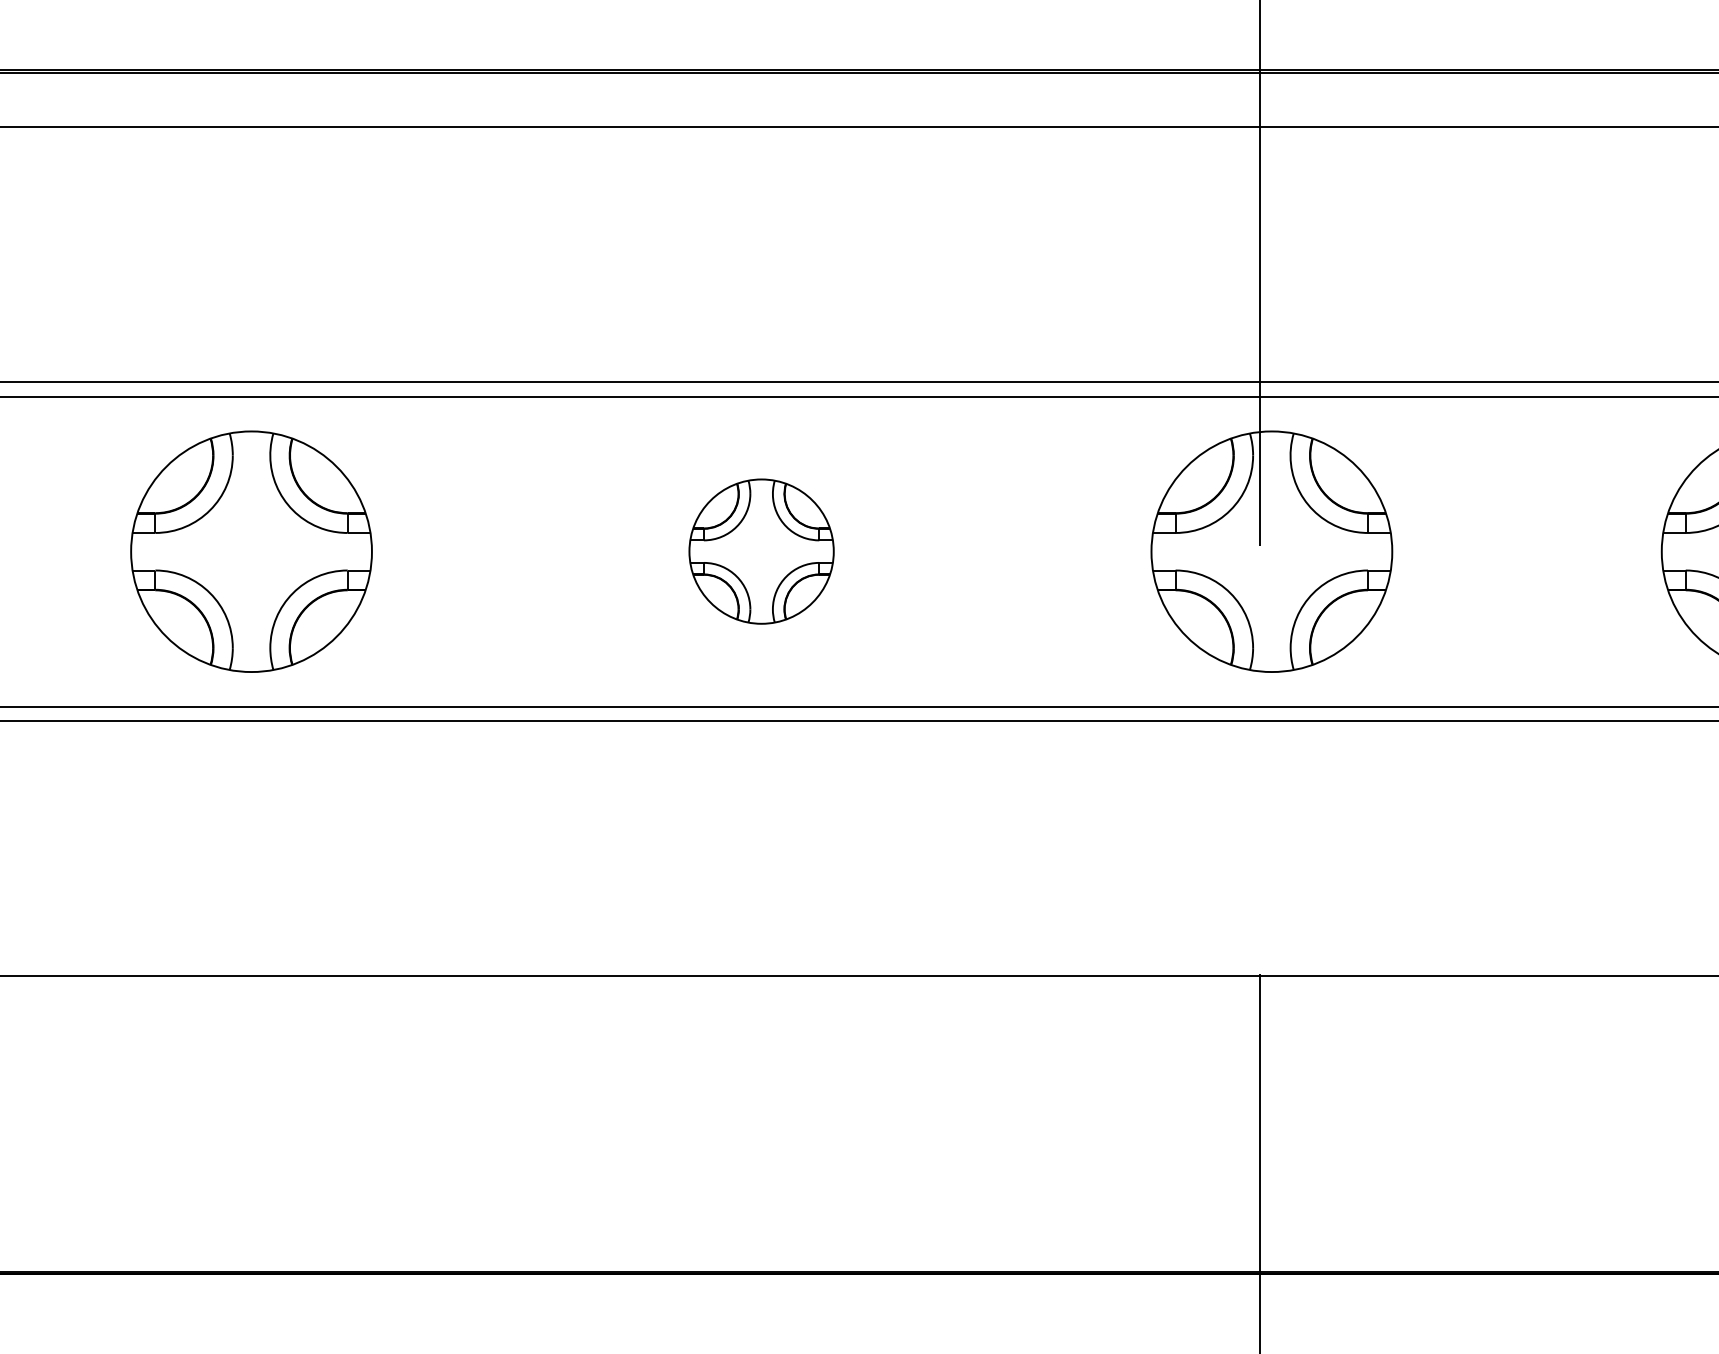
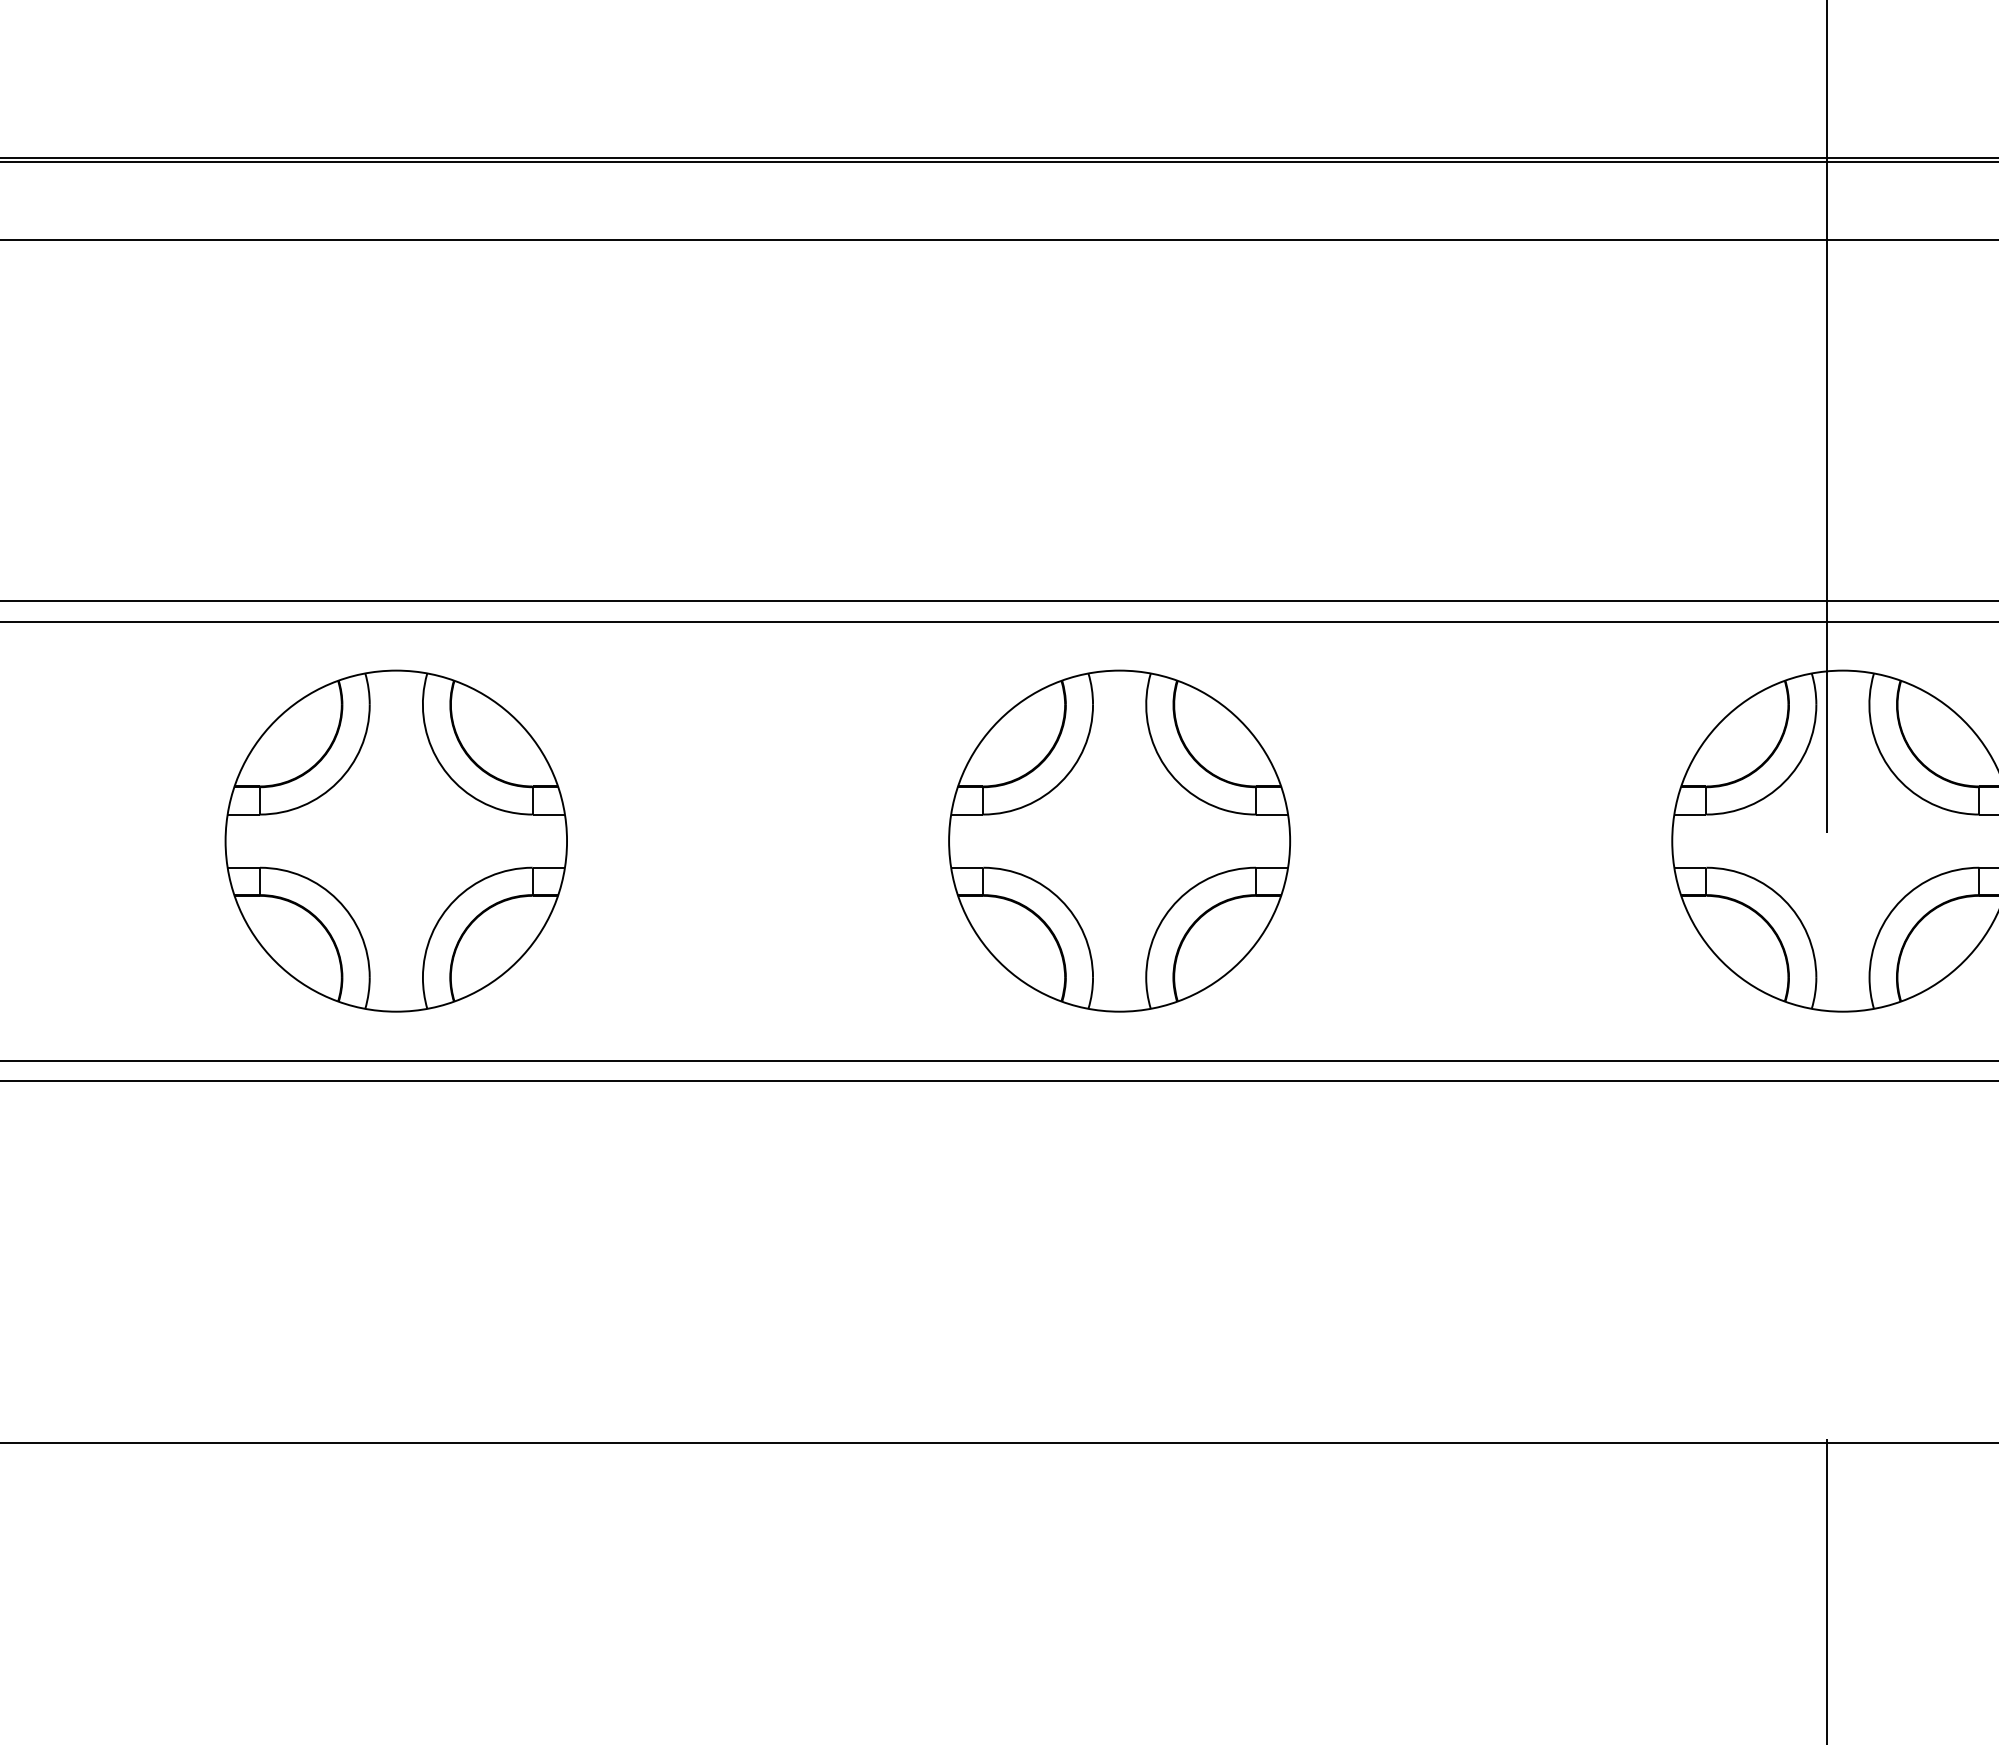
part: (761, 551) -> (1119, 840), size x1.67

